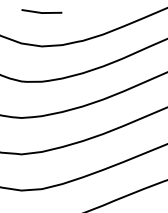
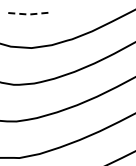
line: (41, 13) -> (28, 15), solid -> dashed

